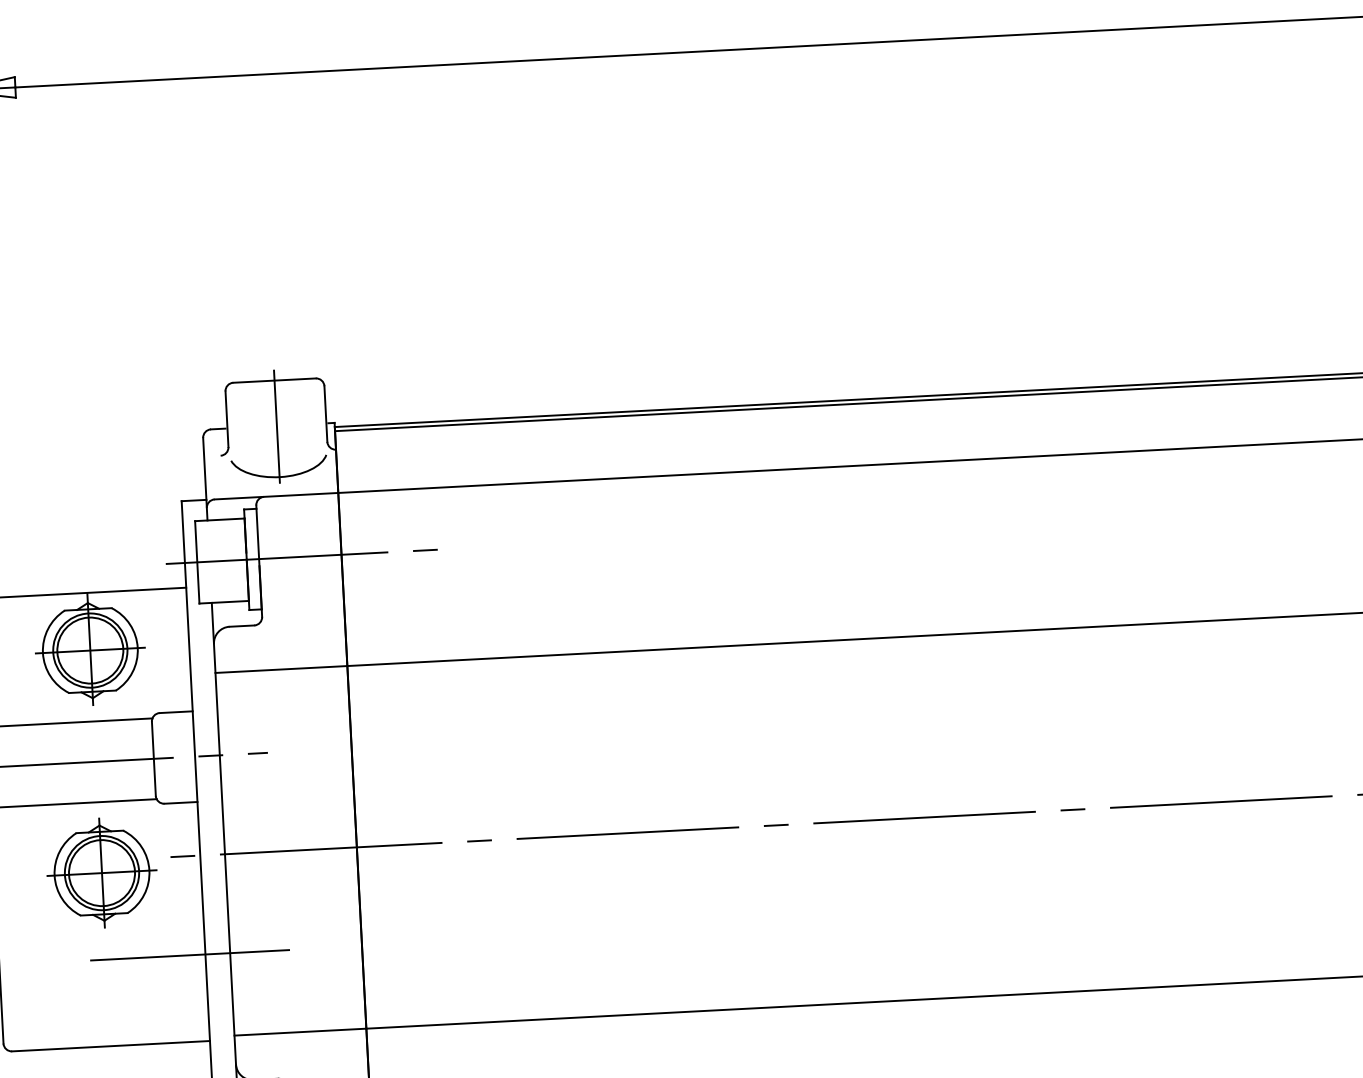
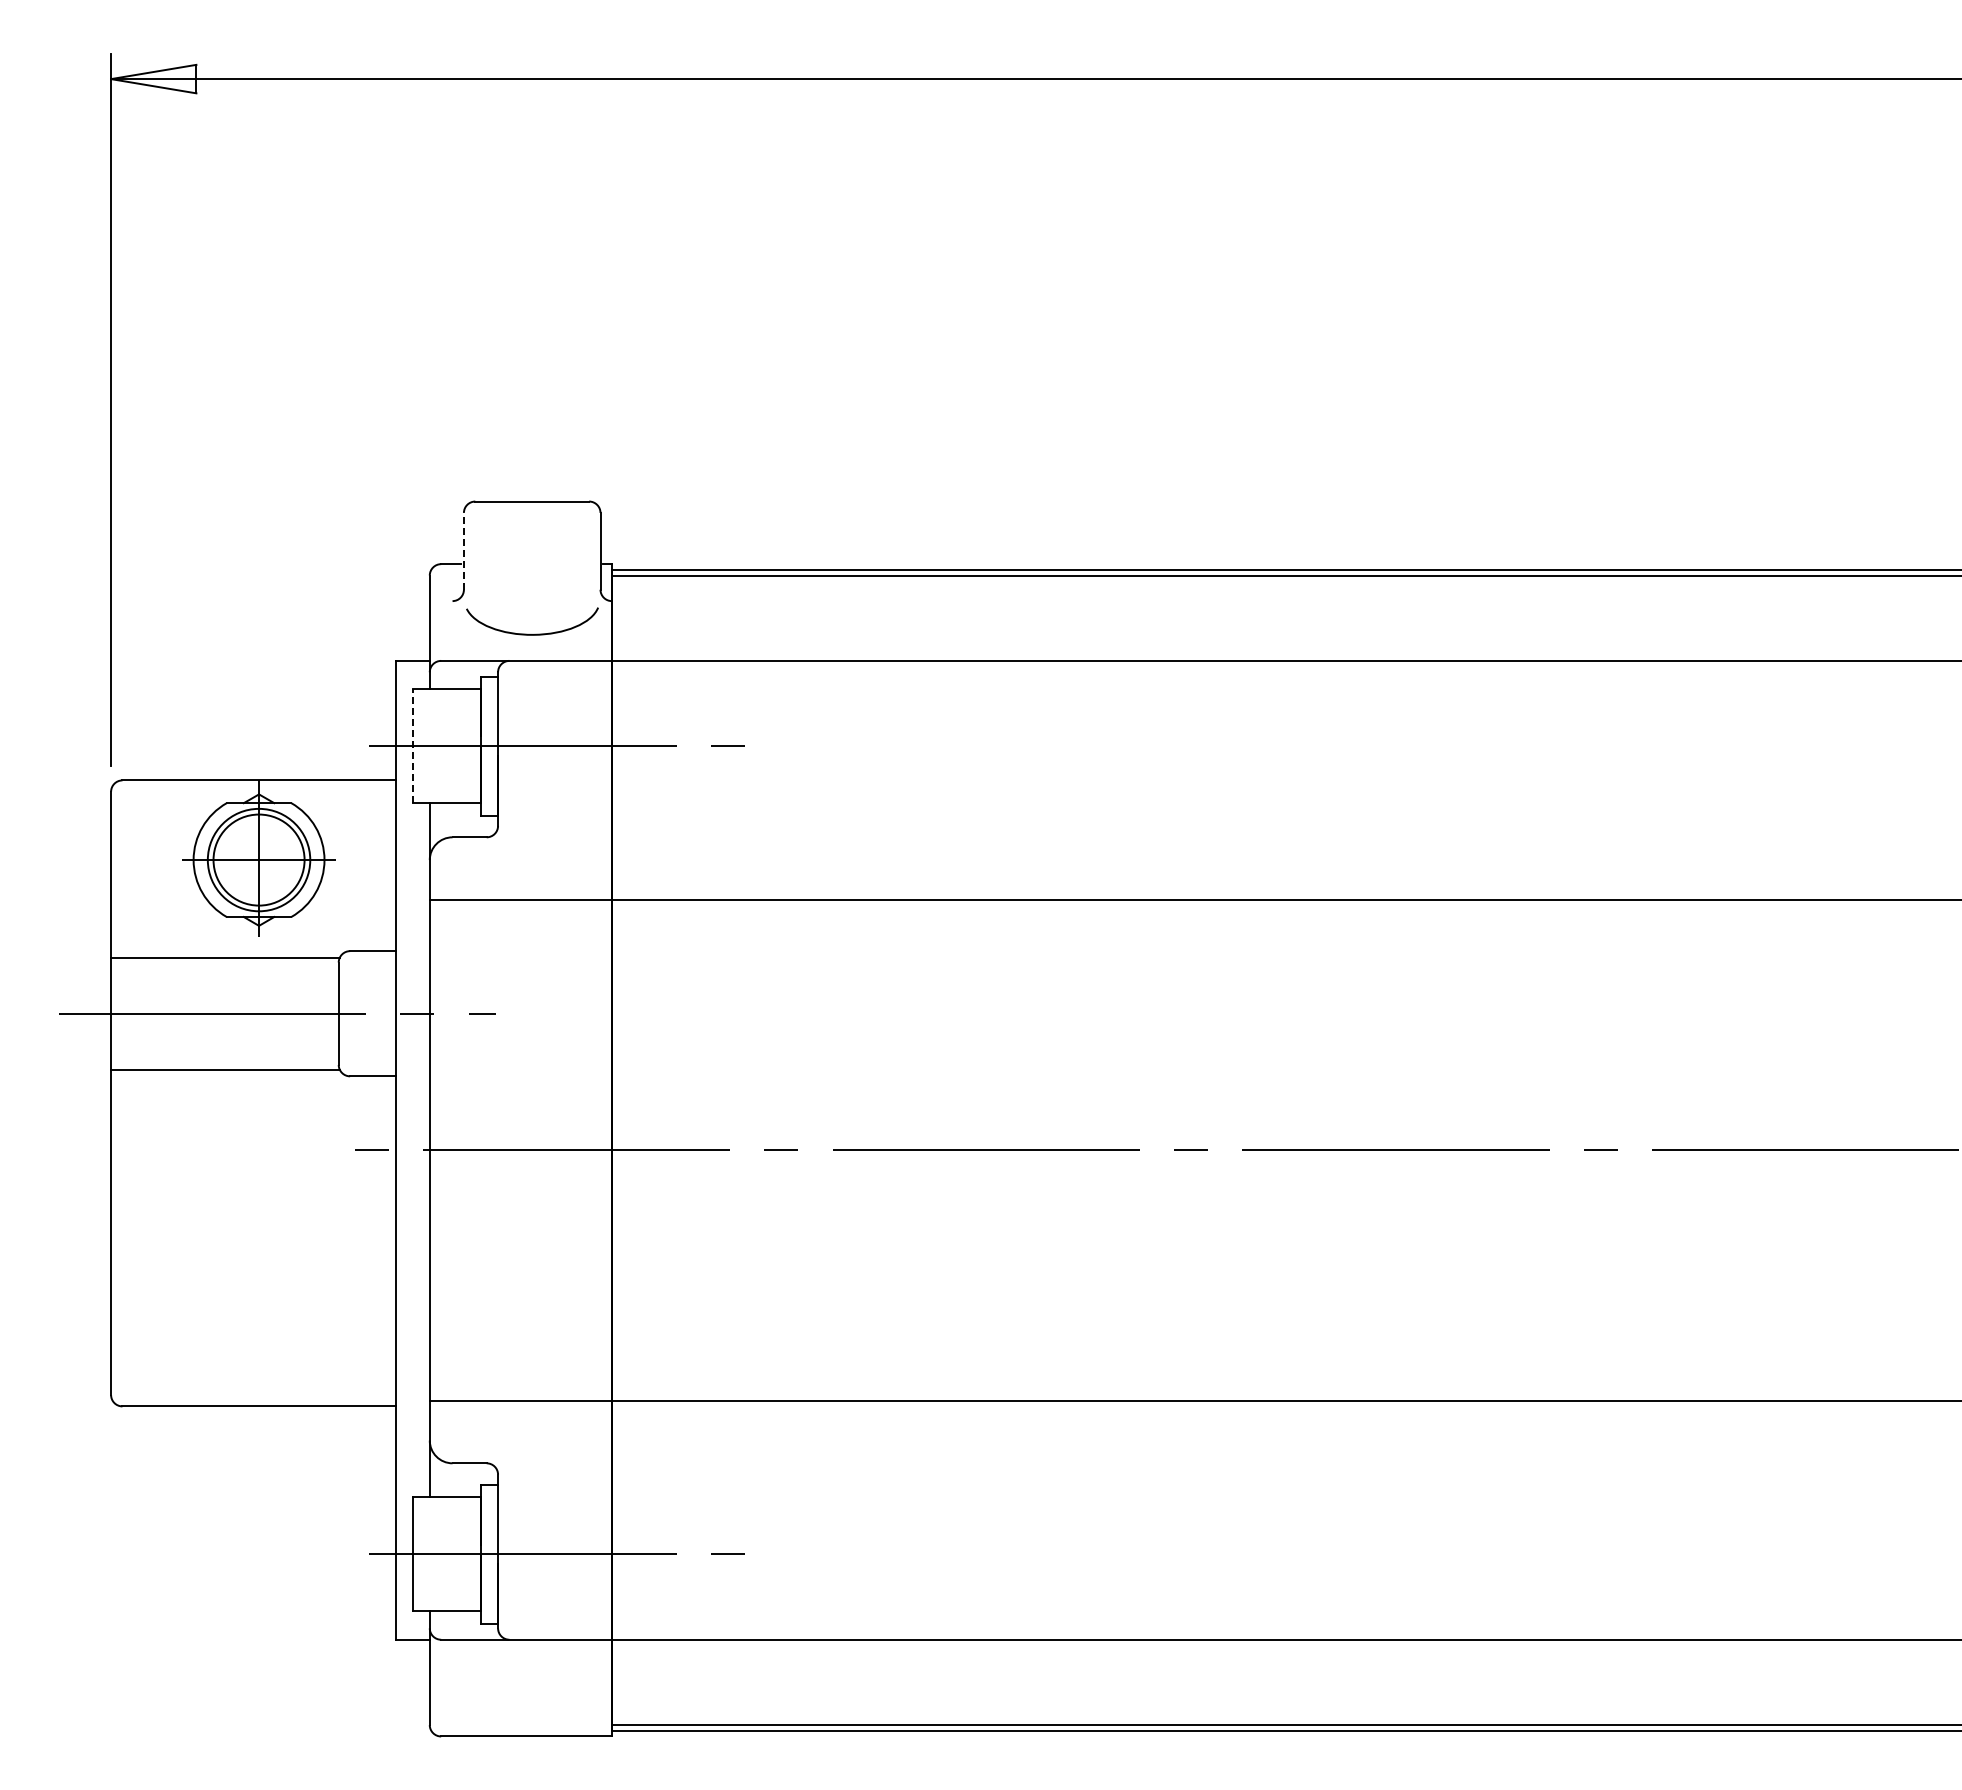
line: (226, 418) -> (463, 550), solid -> dashed
line: (277, 426) -> (532, 564), removed
line: (197, 562) -> (412, 746), solid -> dashed
part: (101, 873) -> (258, 1167), removed
line: (190, 954) -> (374, 1286), removed

